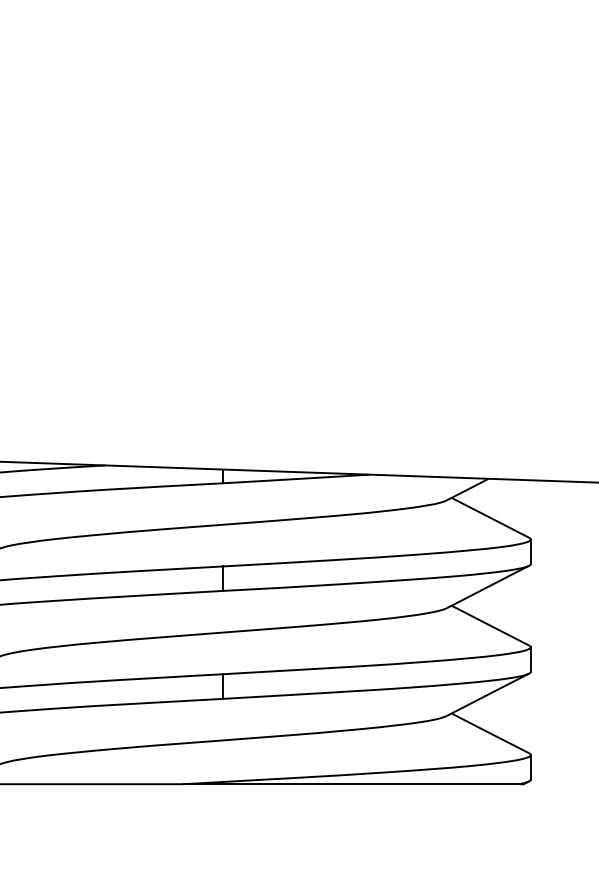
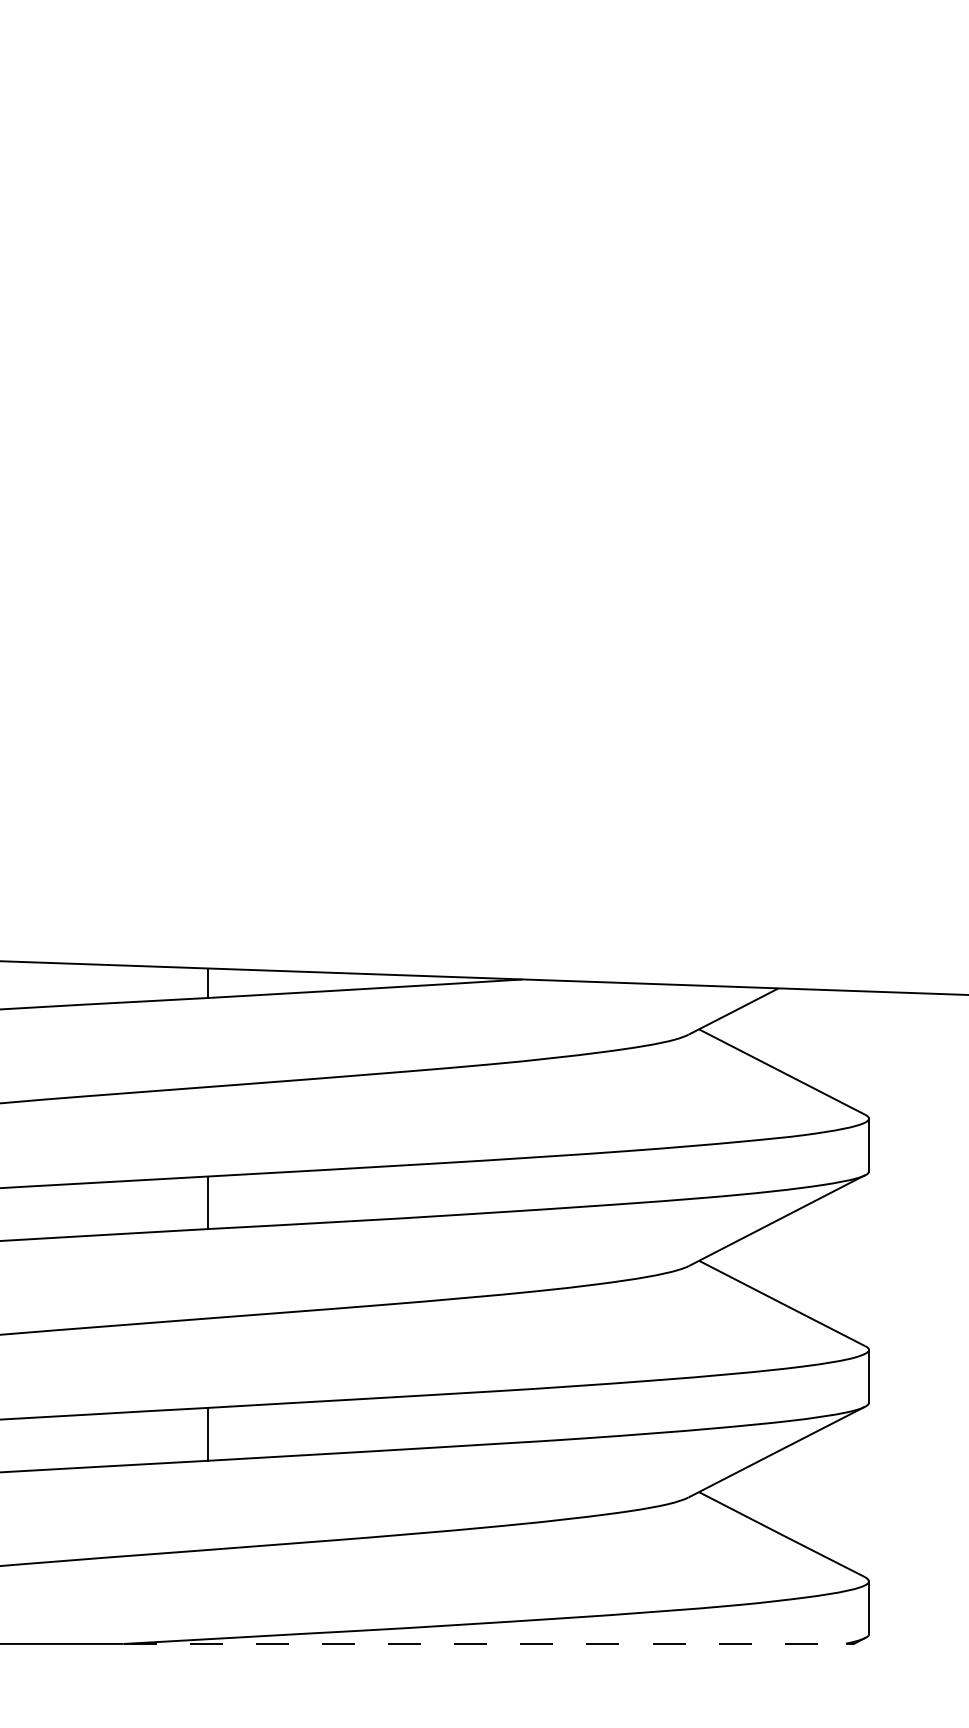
line: (352, 784) -> (486, 1644), solid -> dashed

